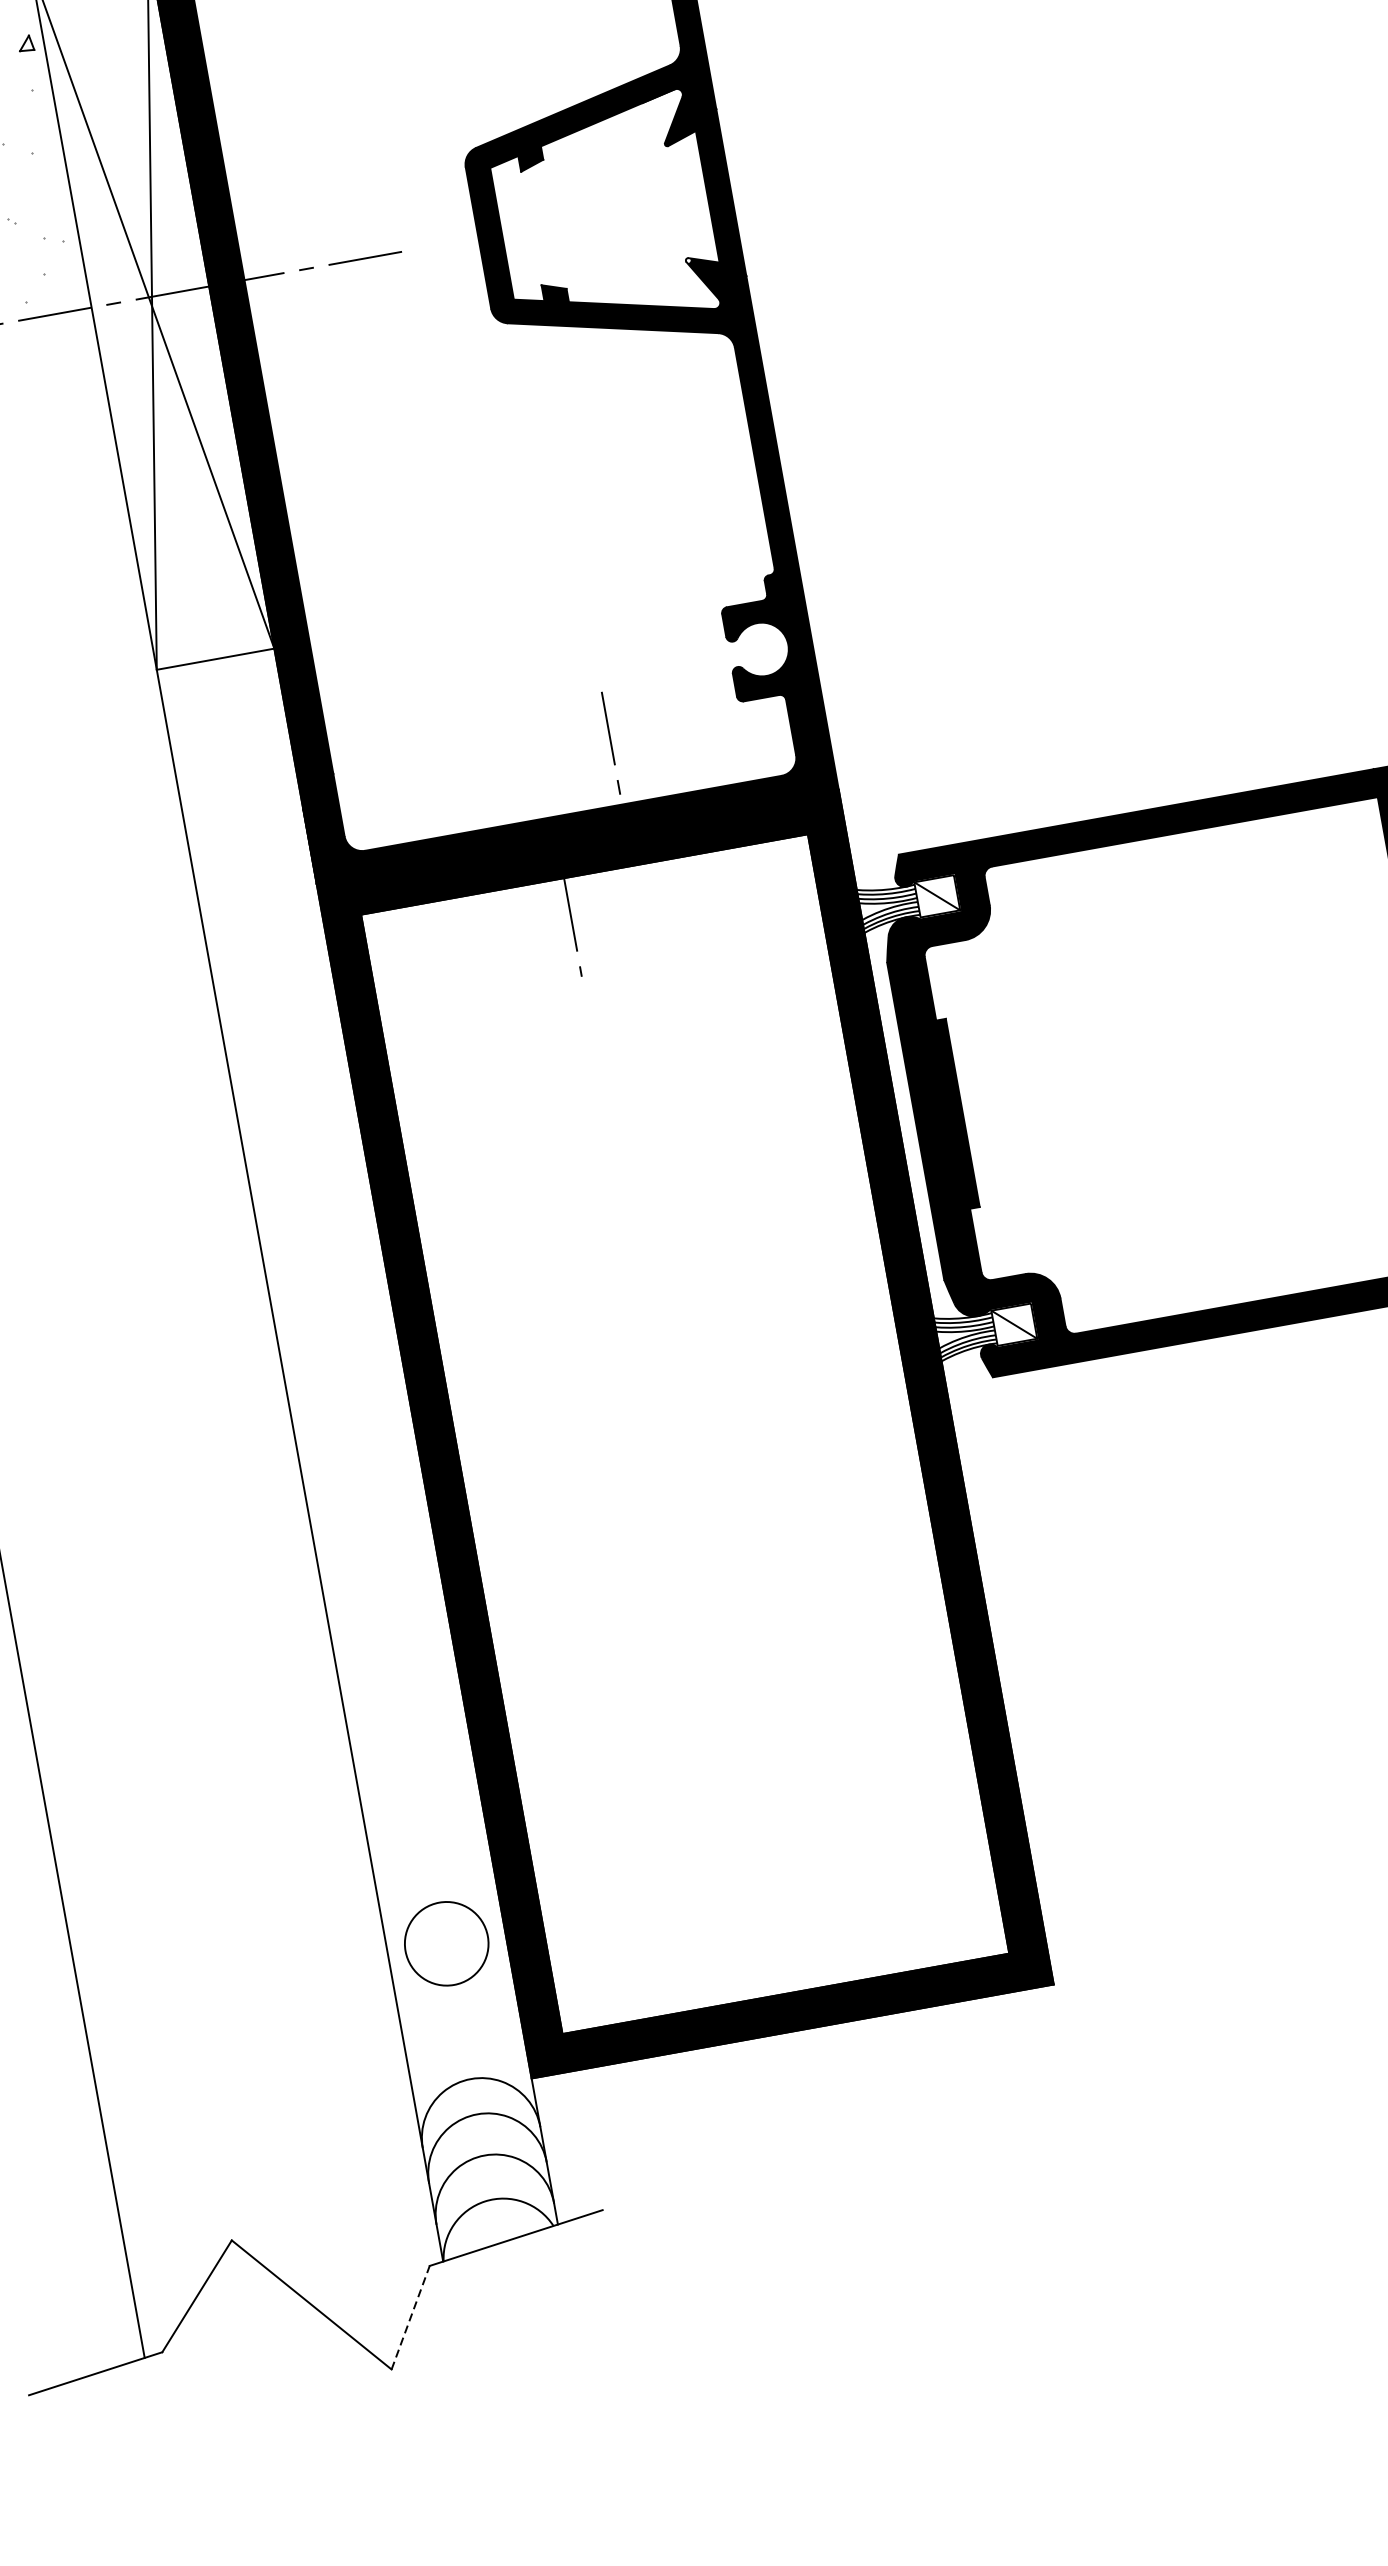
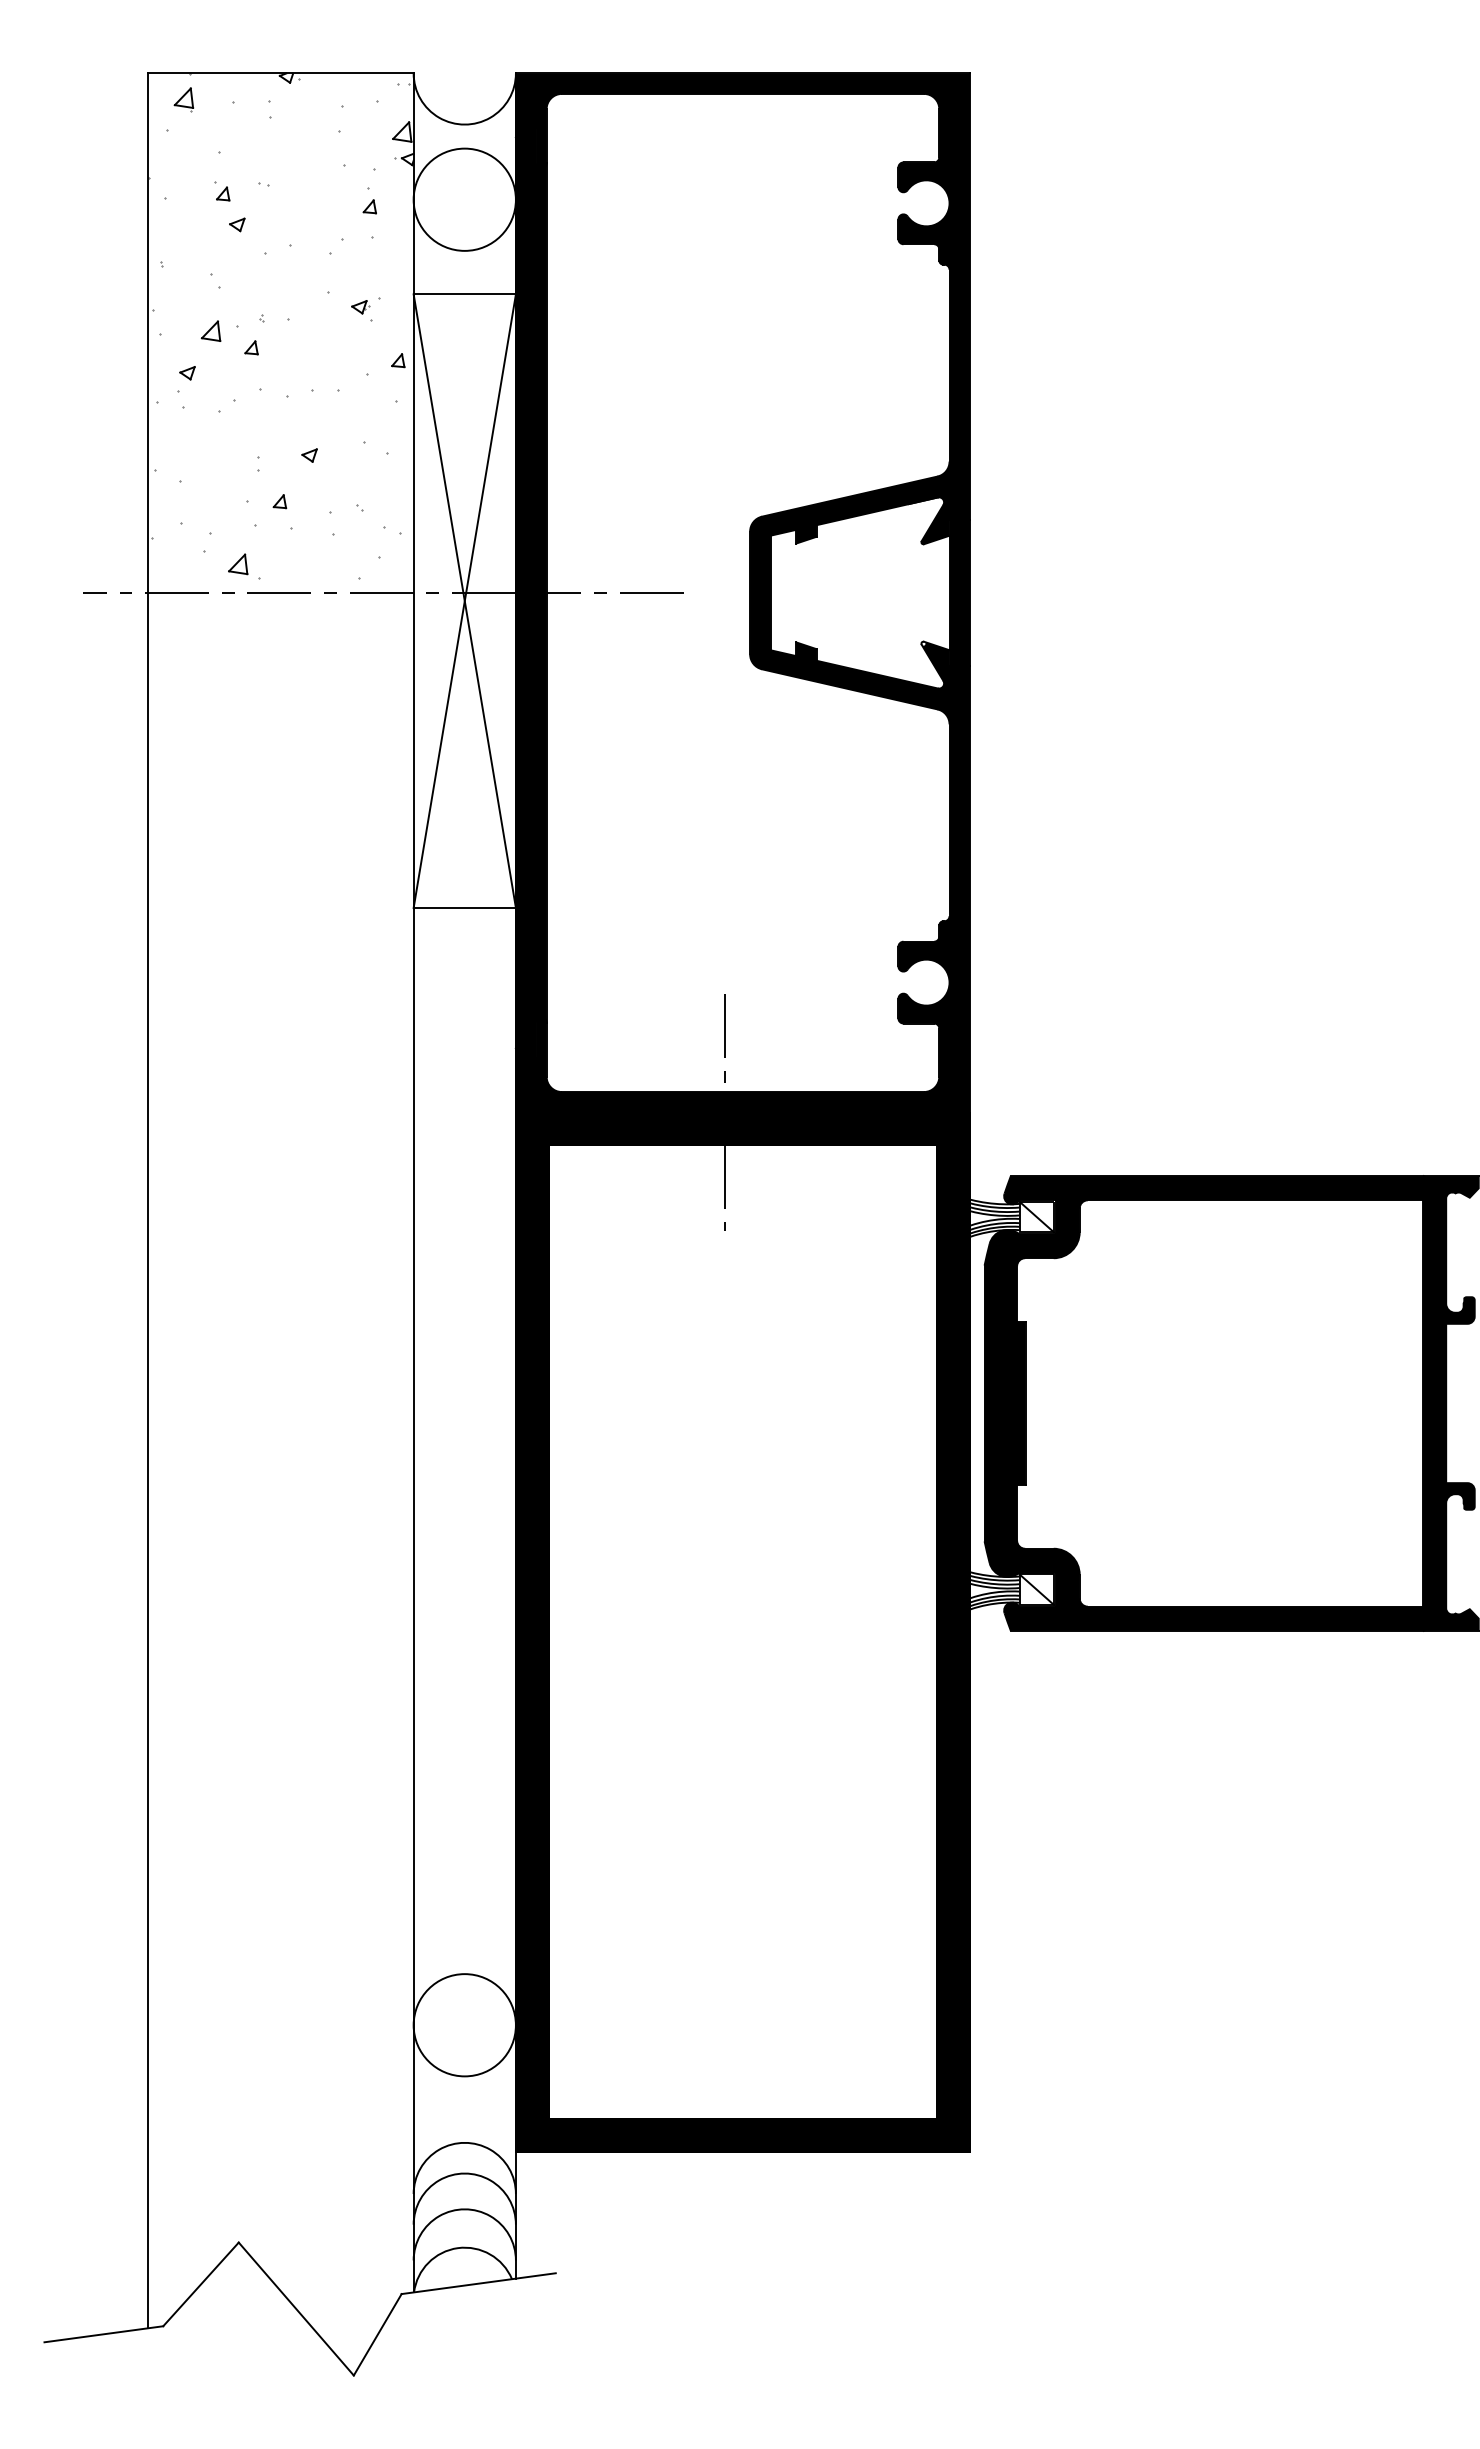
line: (610, 743) -> (724, 1038), moved
circle: (446, 1944) -> (464, 2025), size x1.43
line: (410, 2317) -> (377, 2334), dashed -> solid

